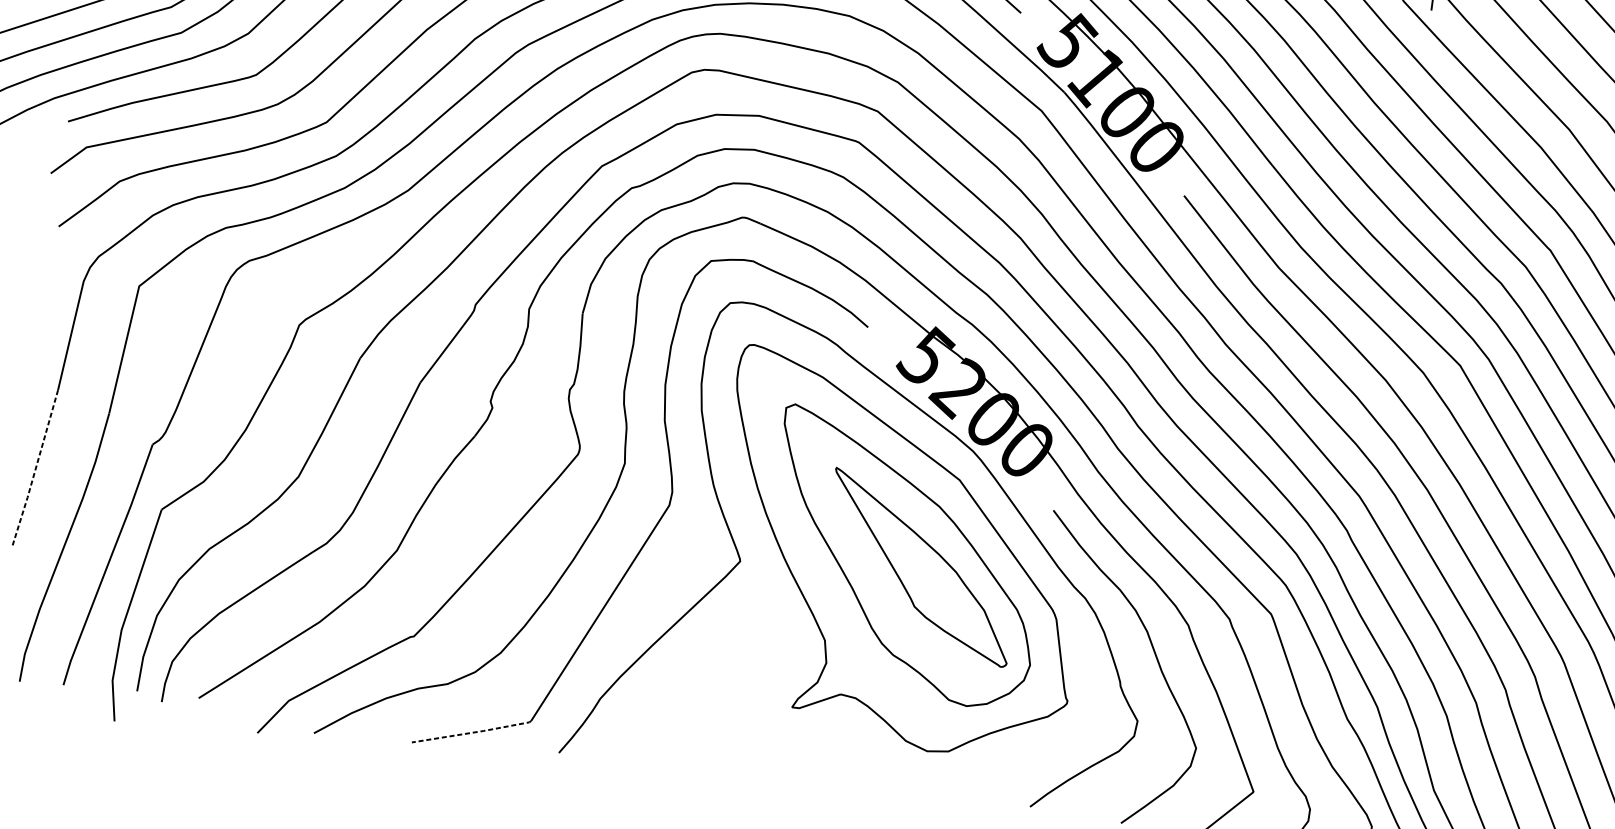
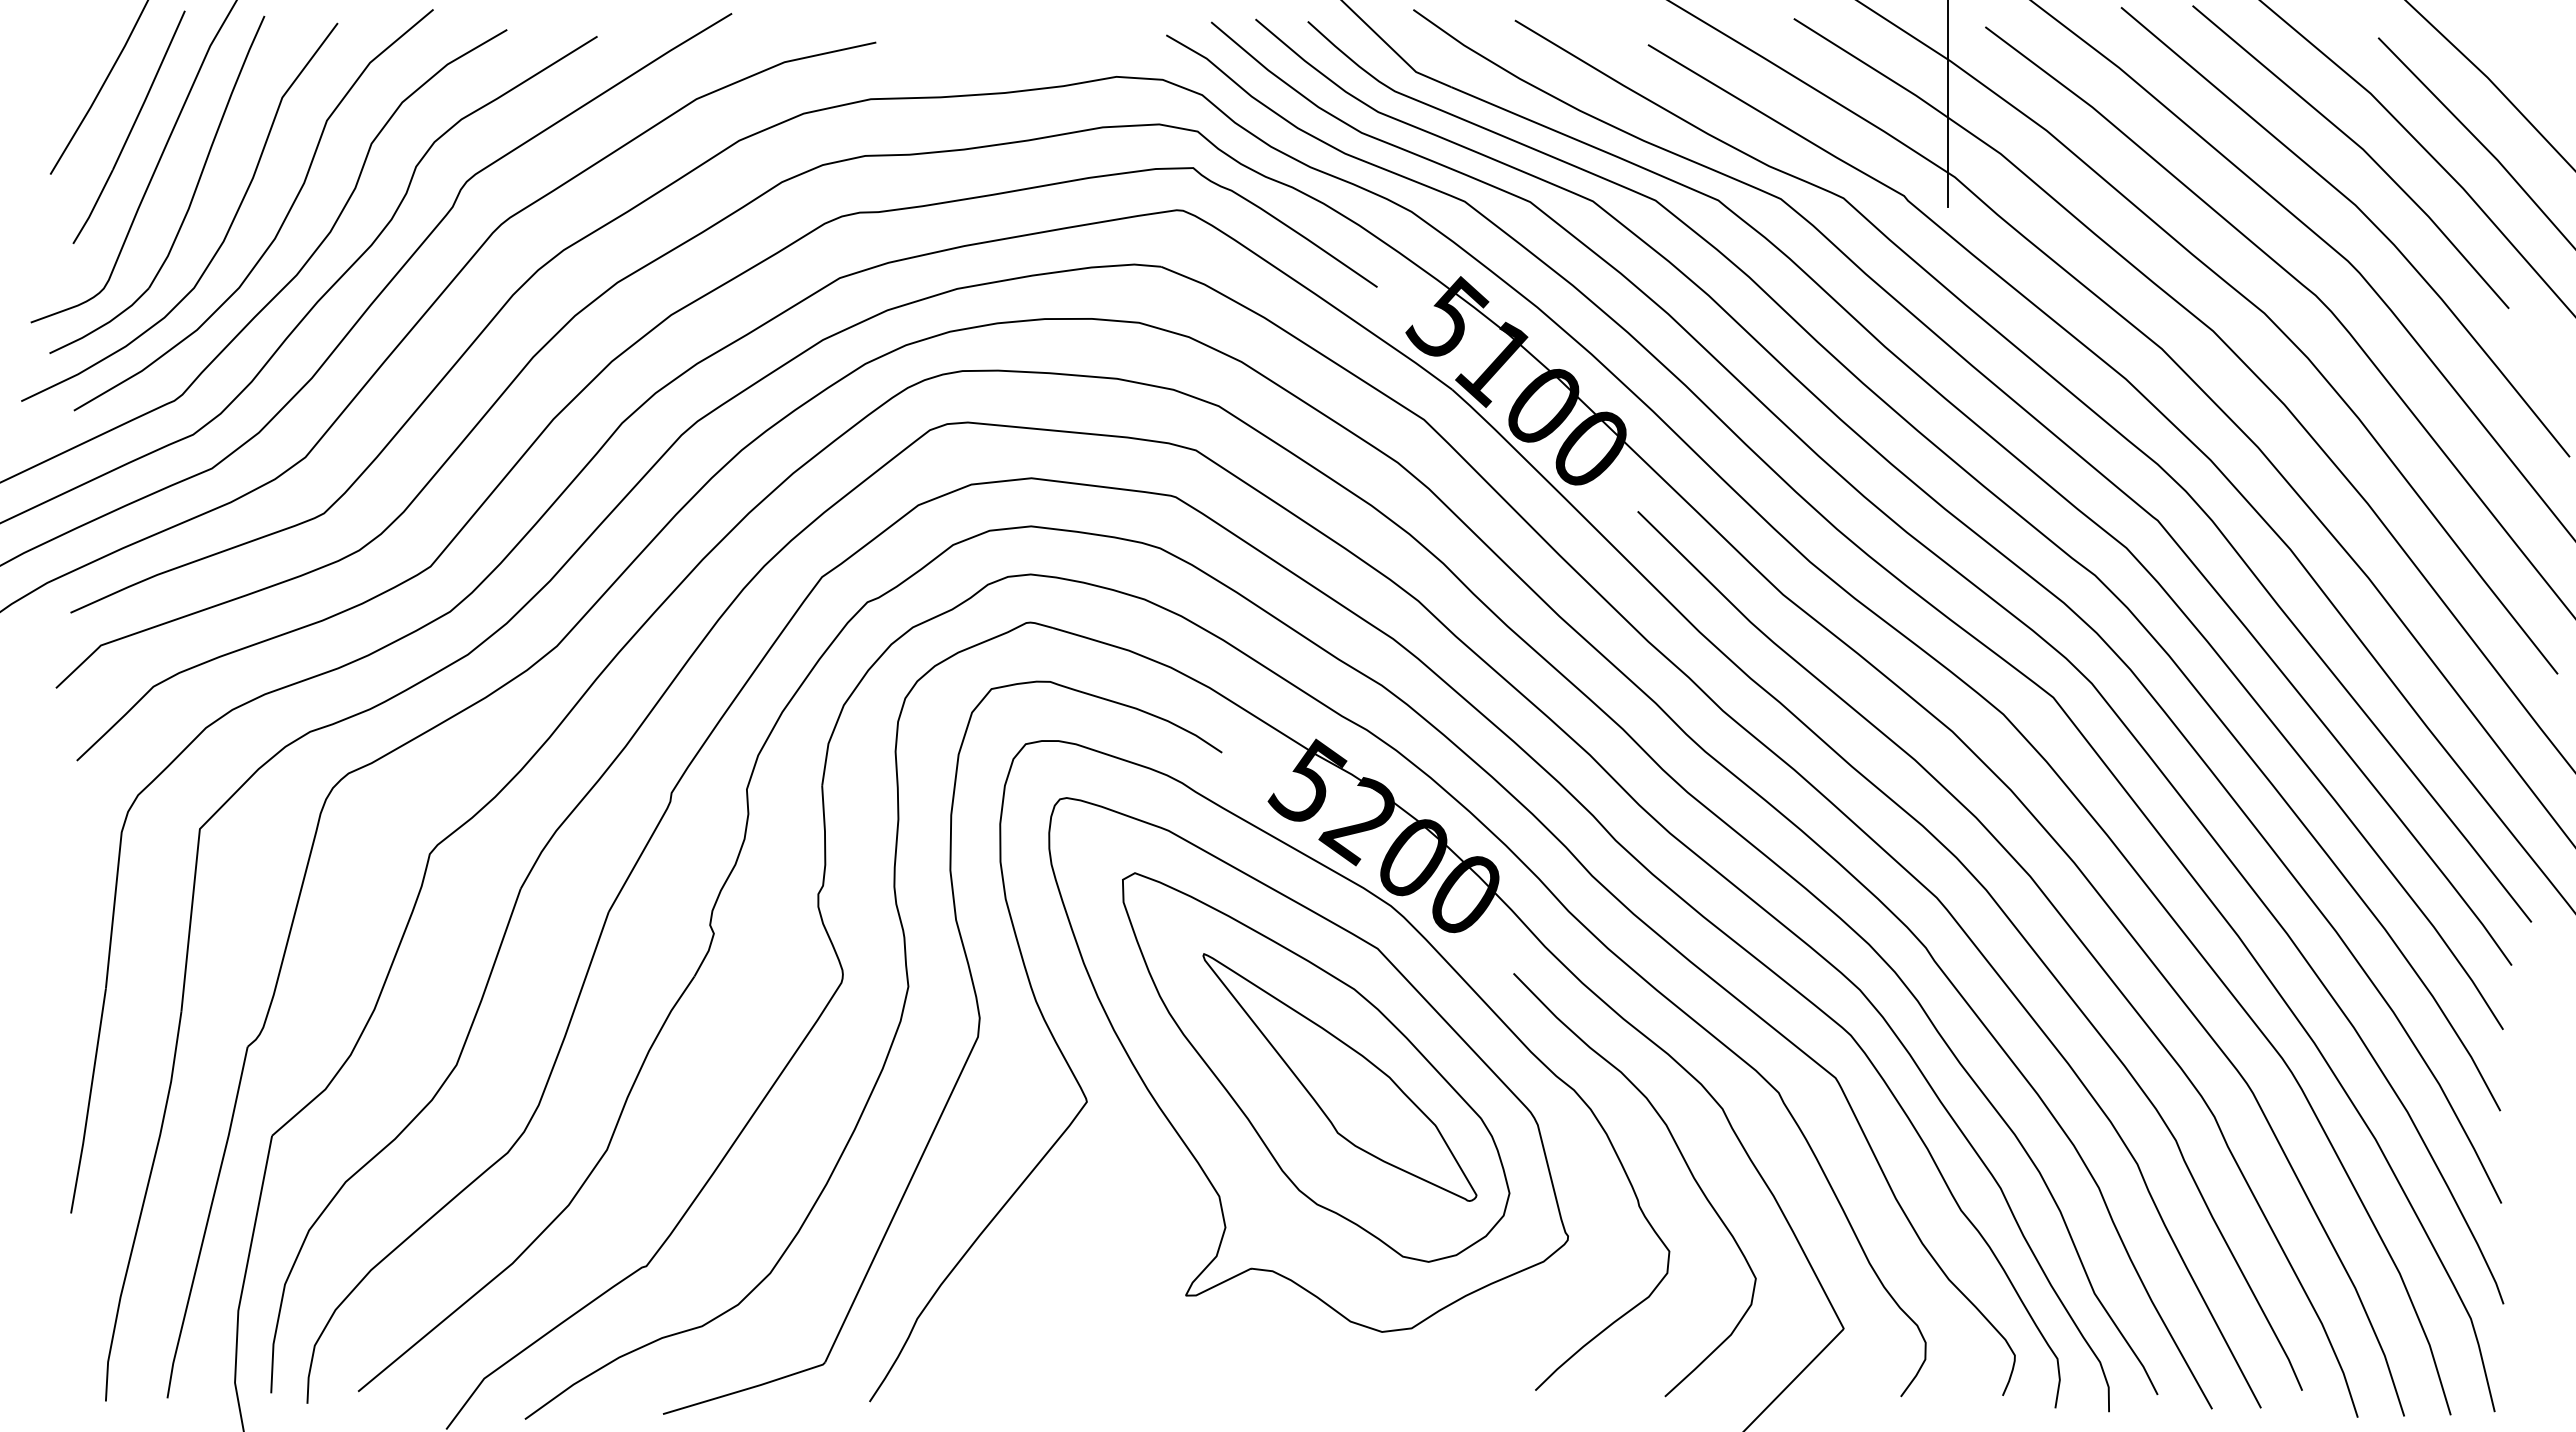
line: (35, 469) -> (89, 1102), dashed -> solid
line: (472, 732) -> (745, 1389), dashed -> solid

